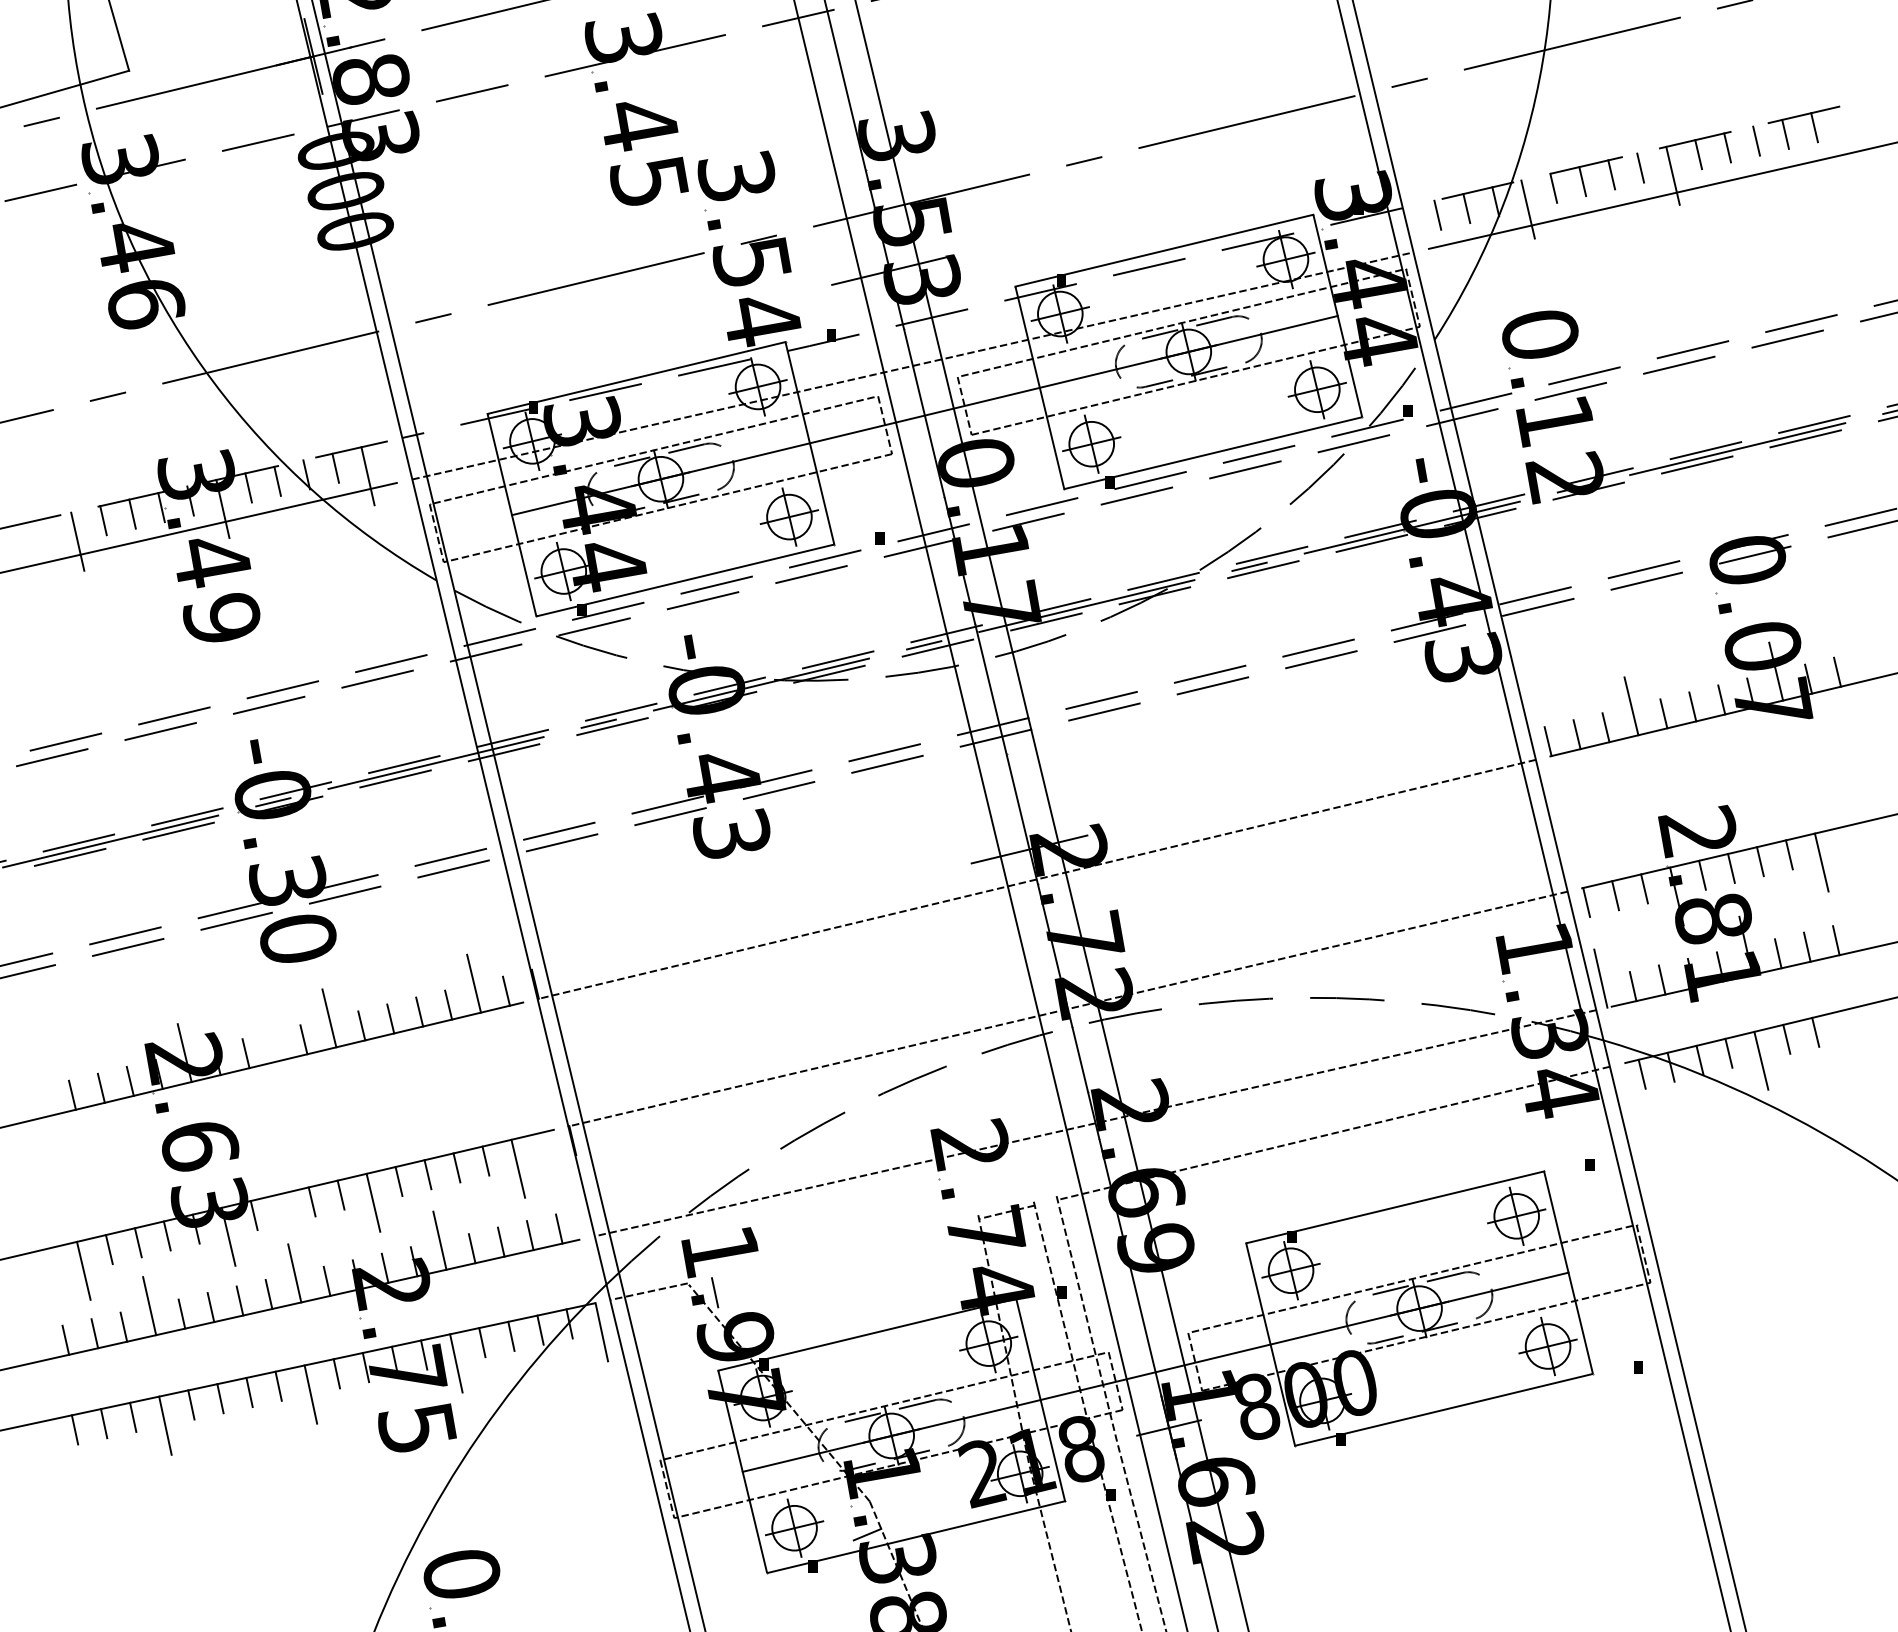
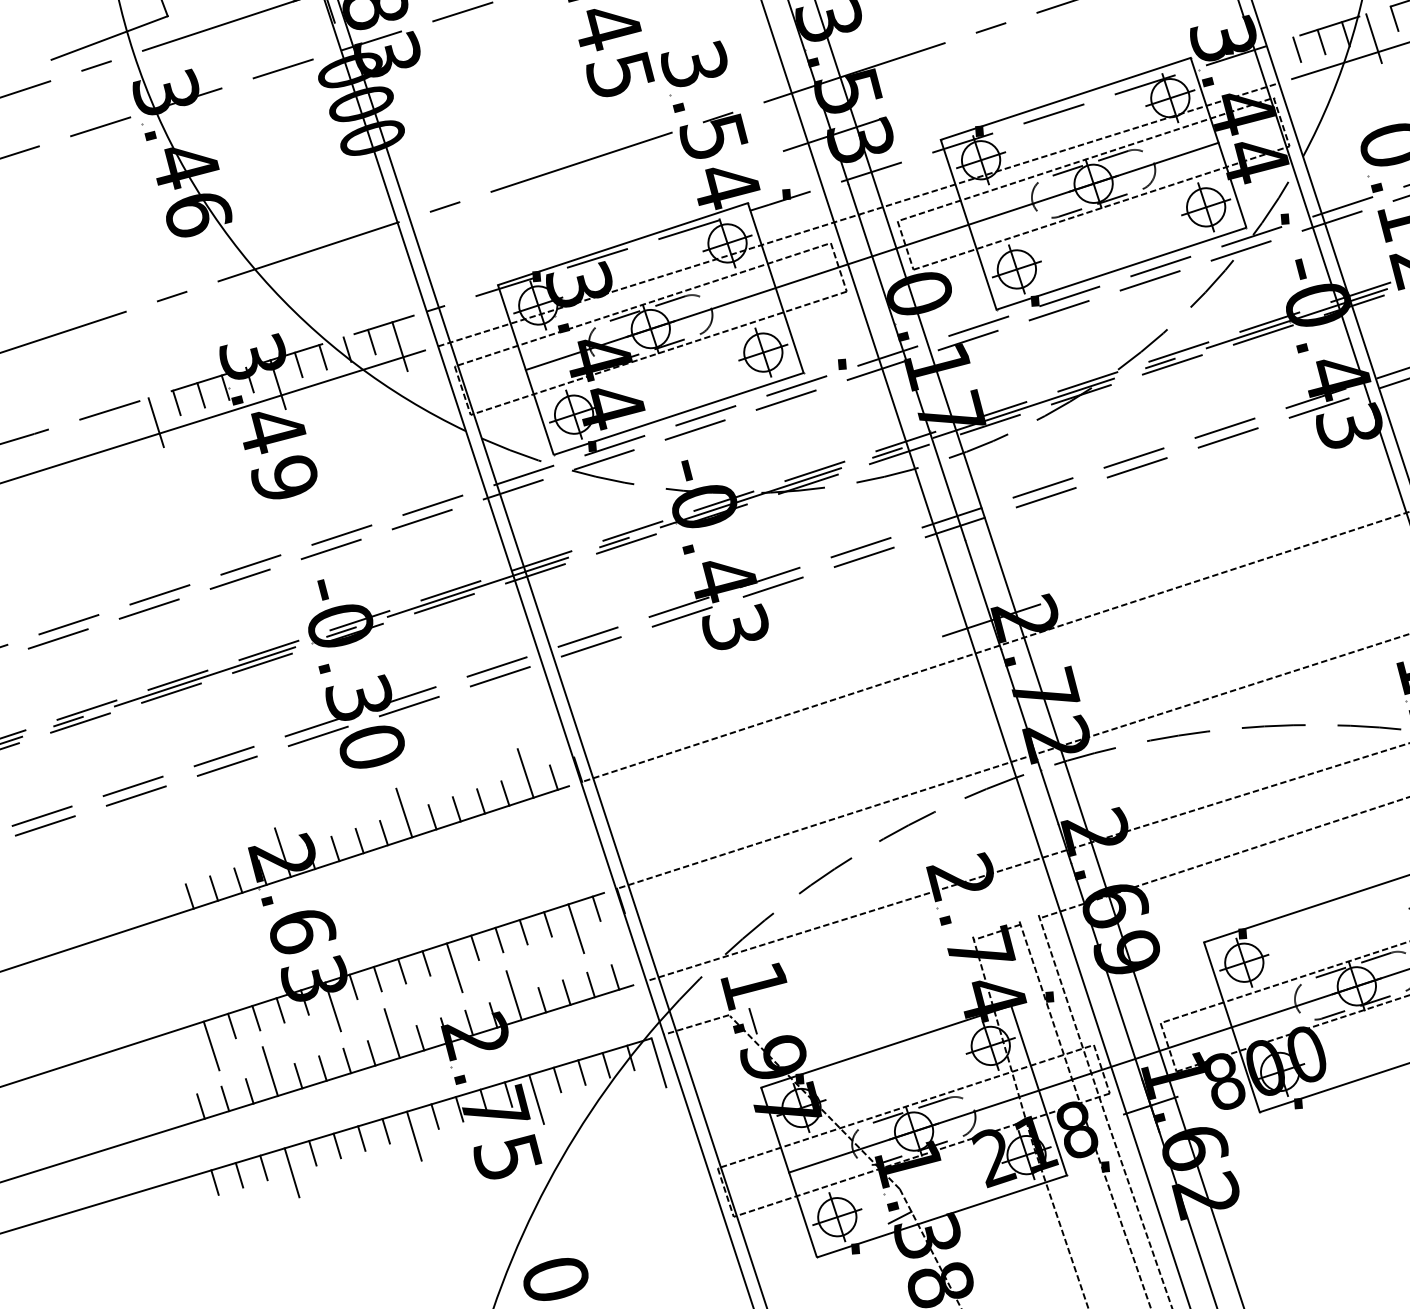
line: (274, 1046) -> (359, 840), added
line: (543, 1147) -> (596, 908), added
line: (282, 1208) -> (377, 978), added

